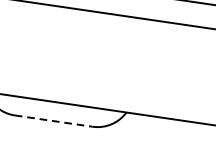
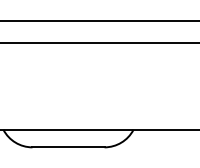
line: (54, 121) -> (69, 147), dashed -> solid

